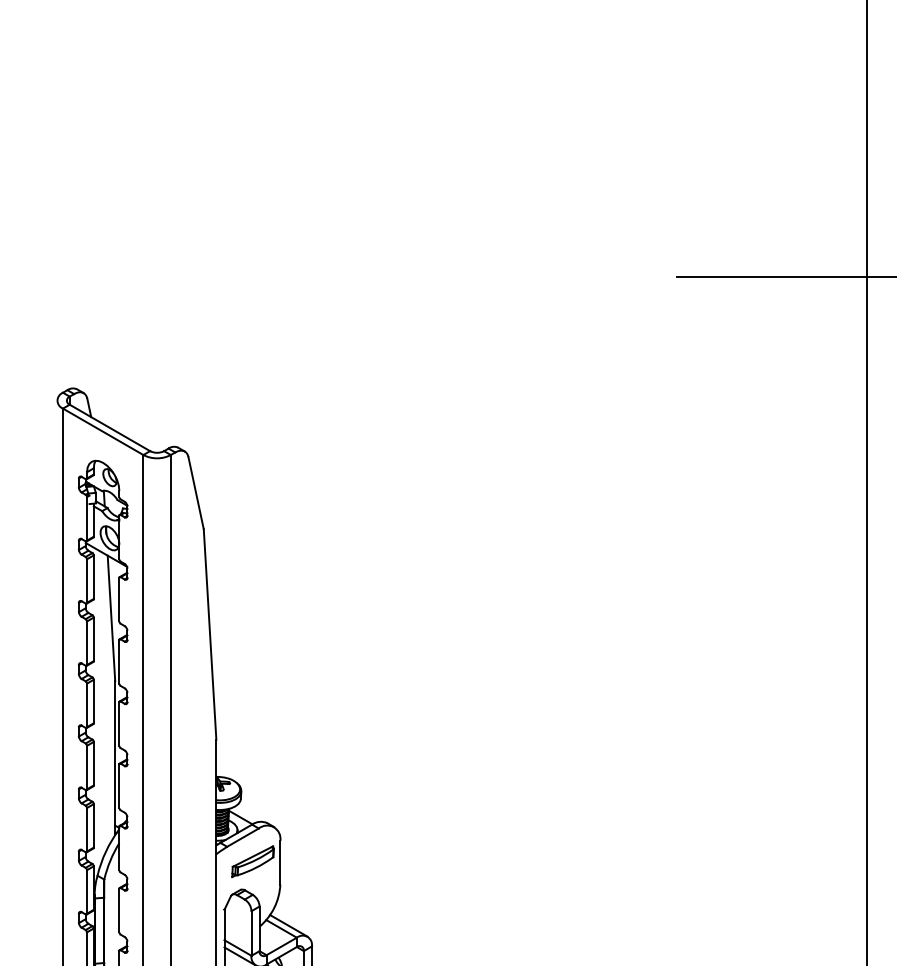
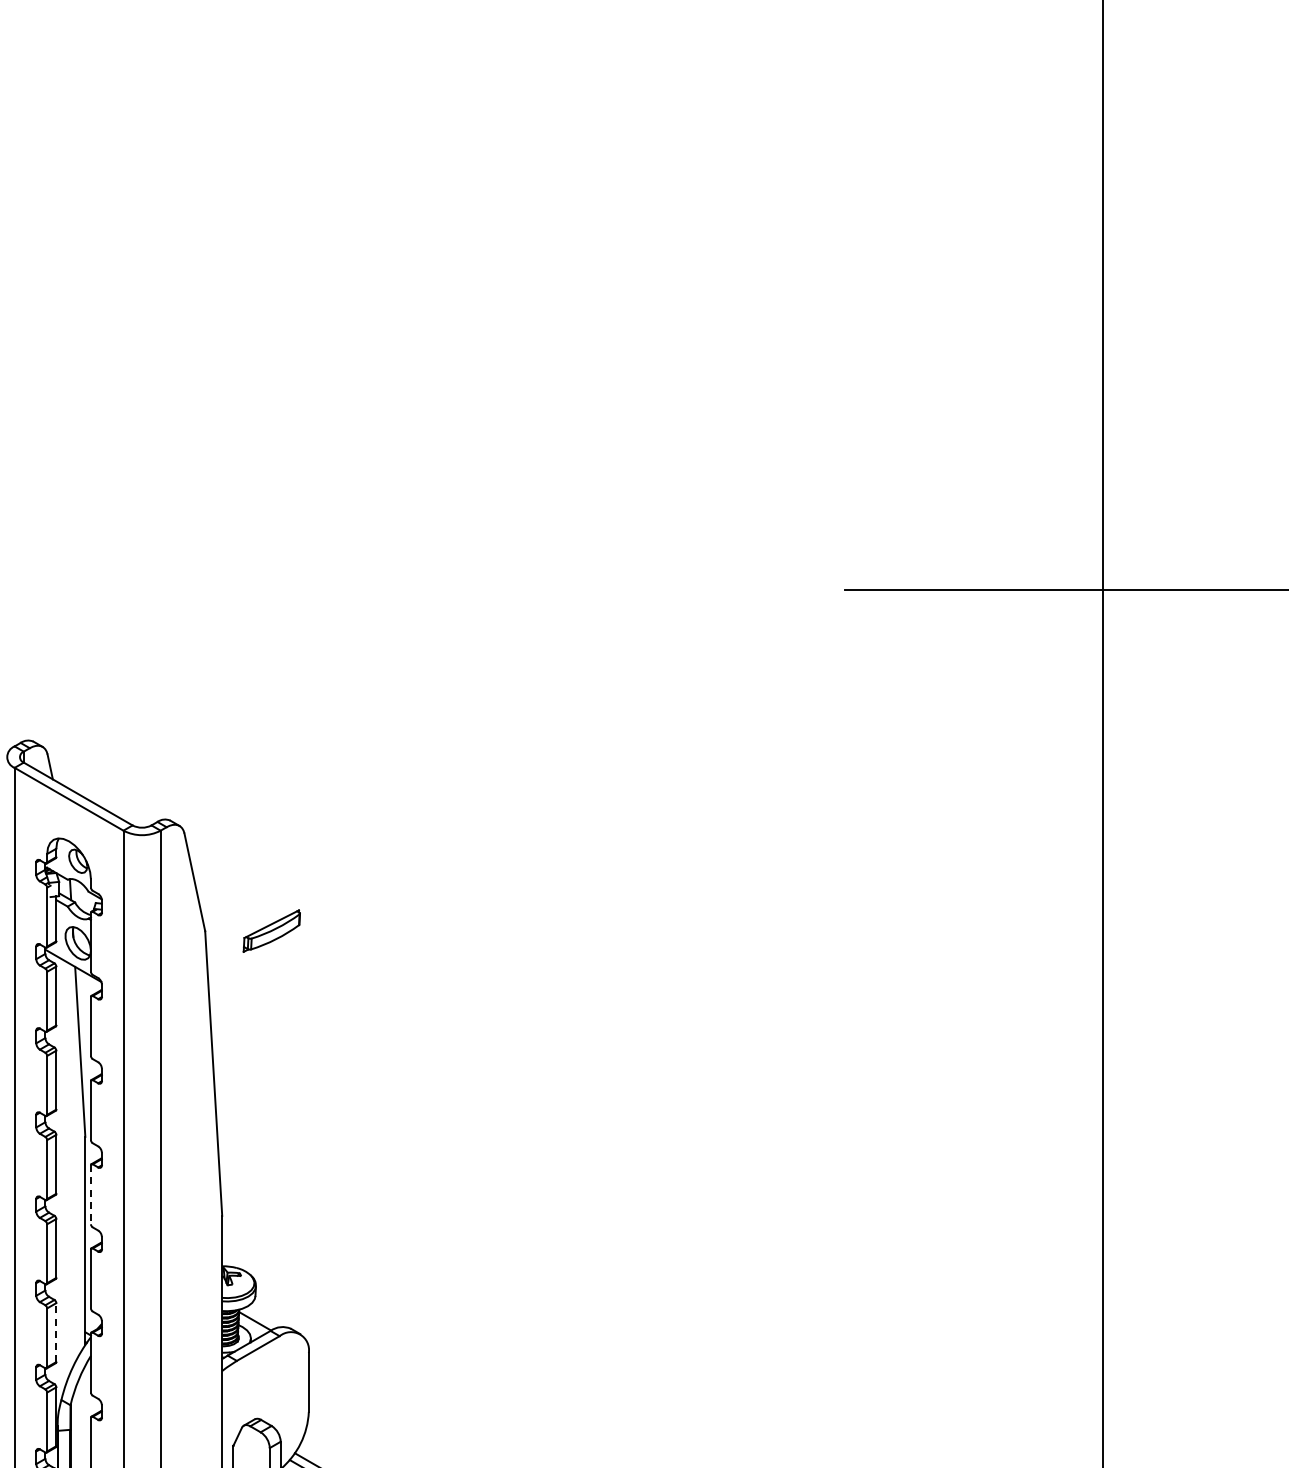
line: (119, 724) -> (90, 1195), solid -> dashed
line: (93, 825) -> (56, 1332), solid -> dashed
part: (252, 861) -> (271, 930), moved

